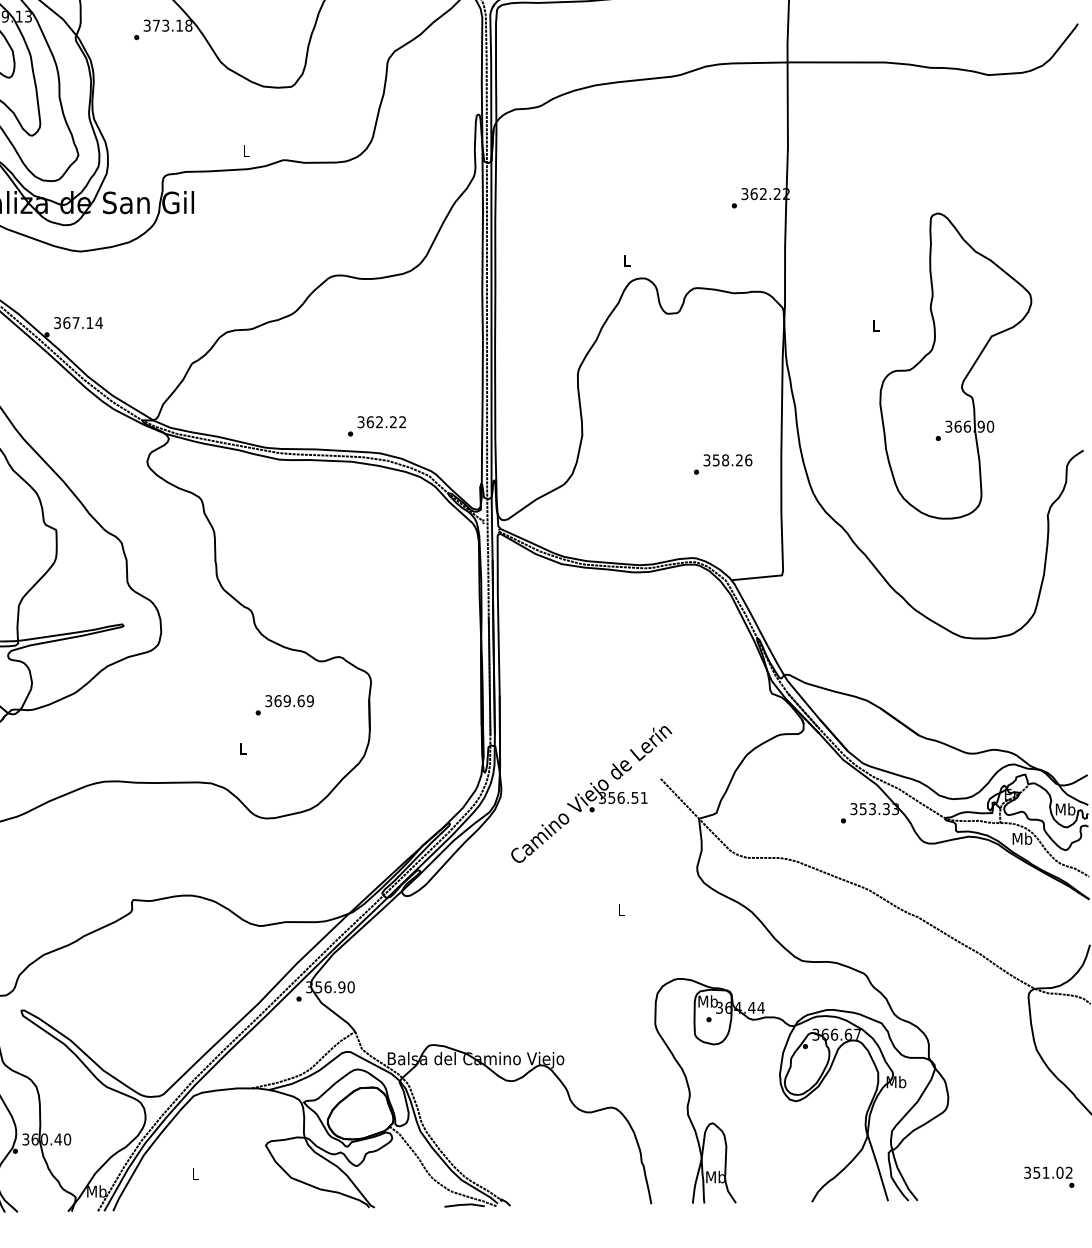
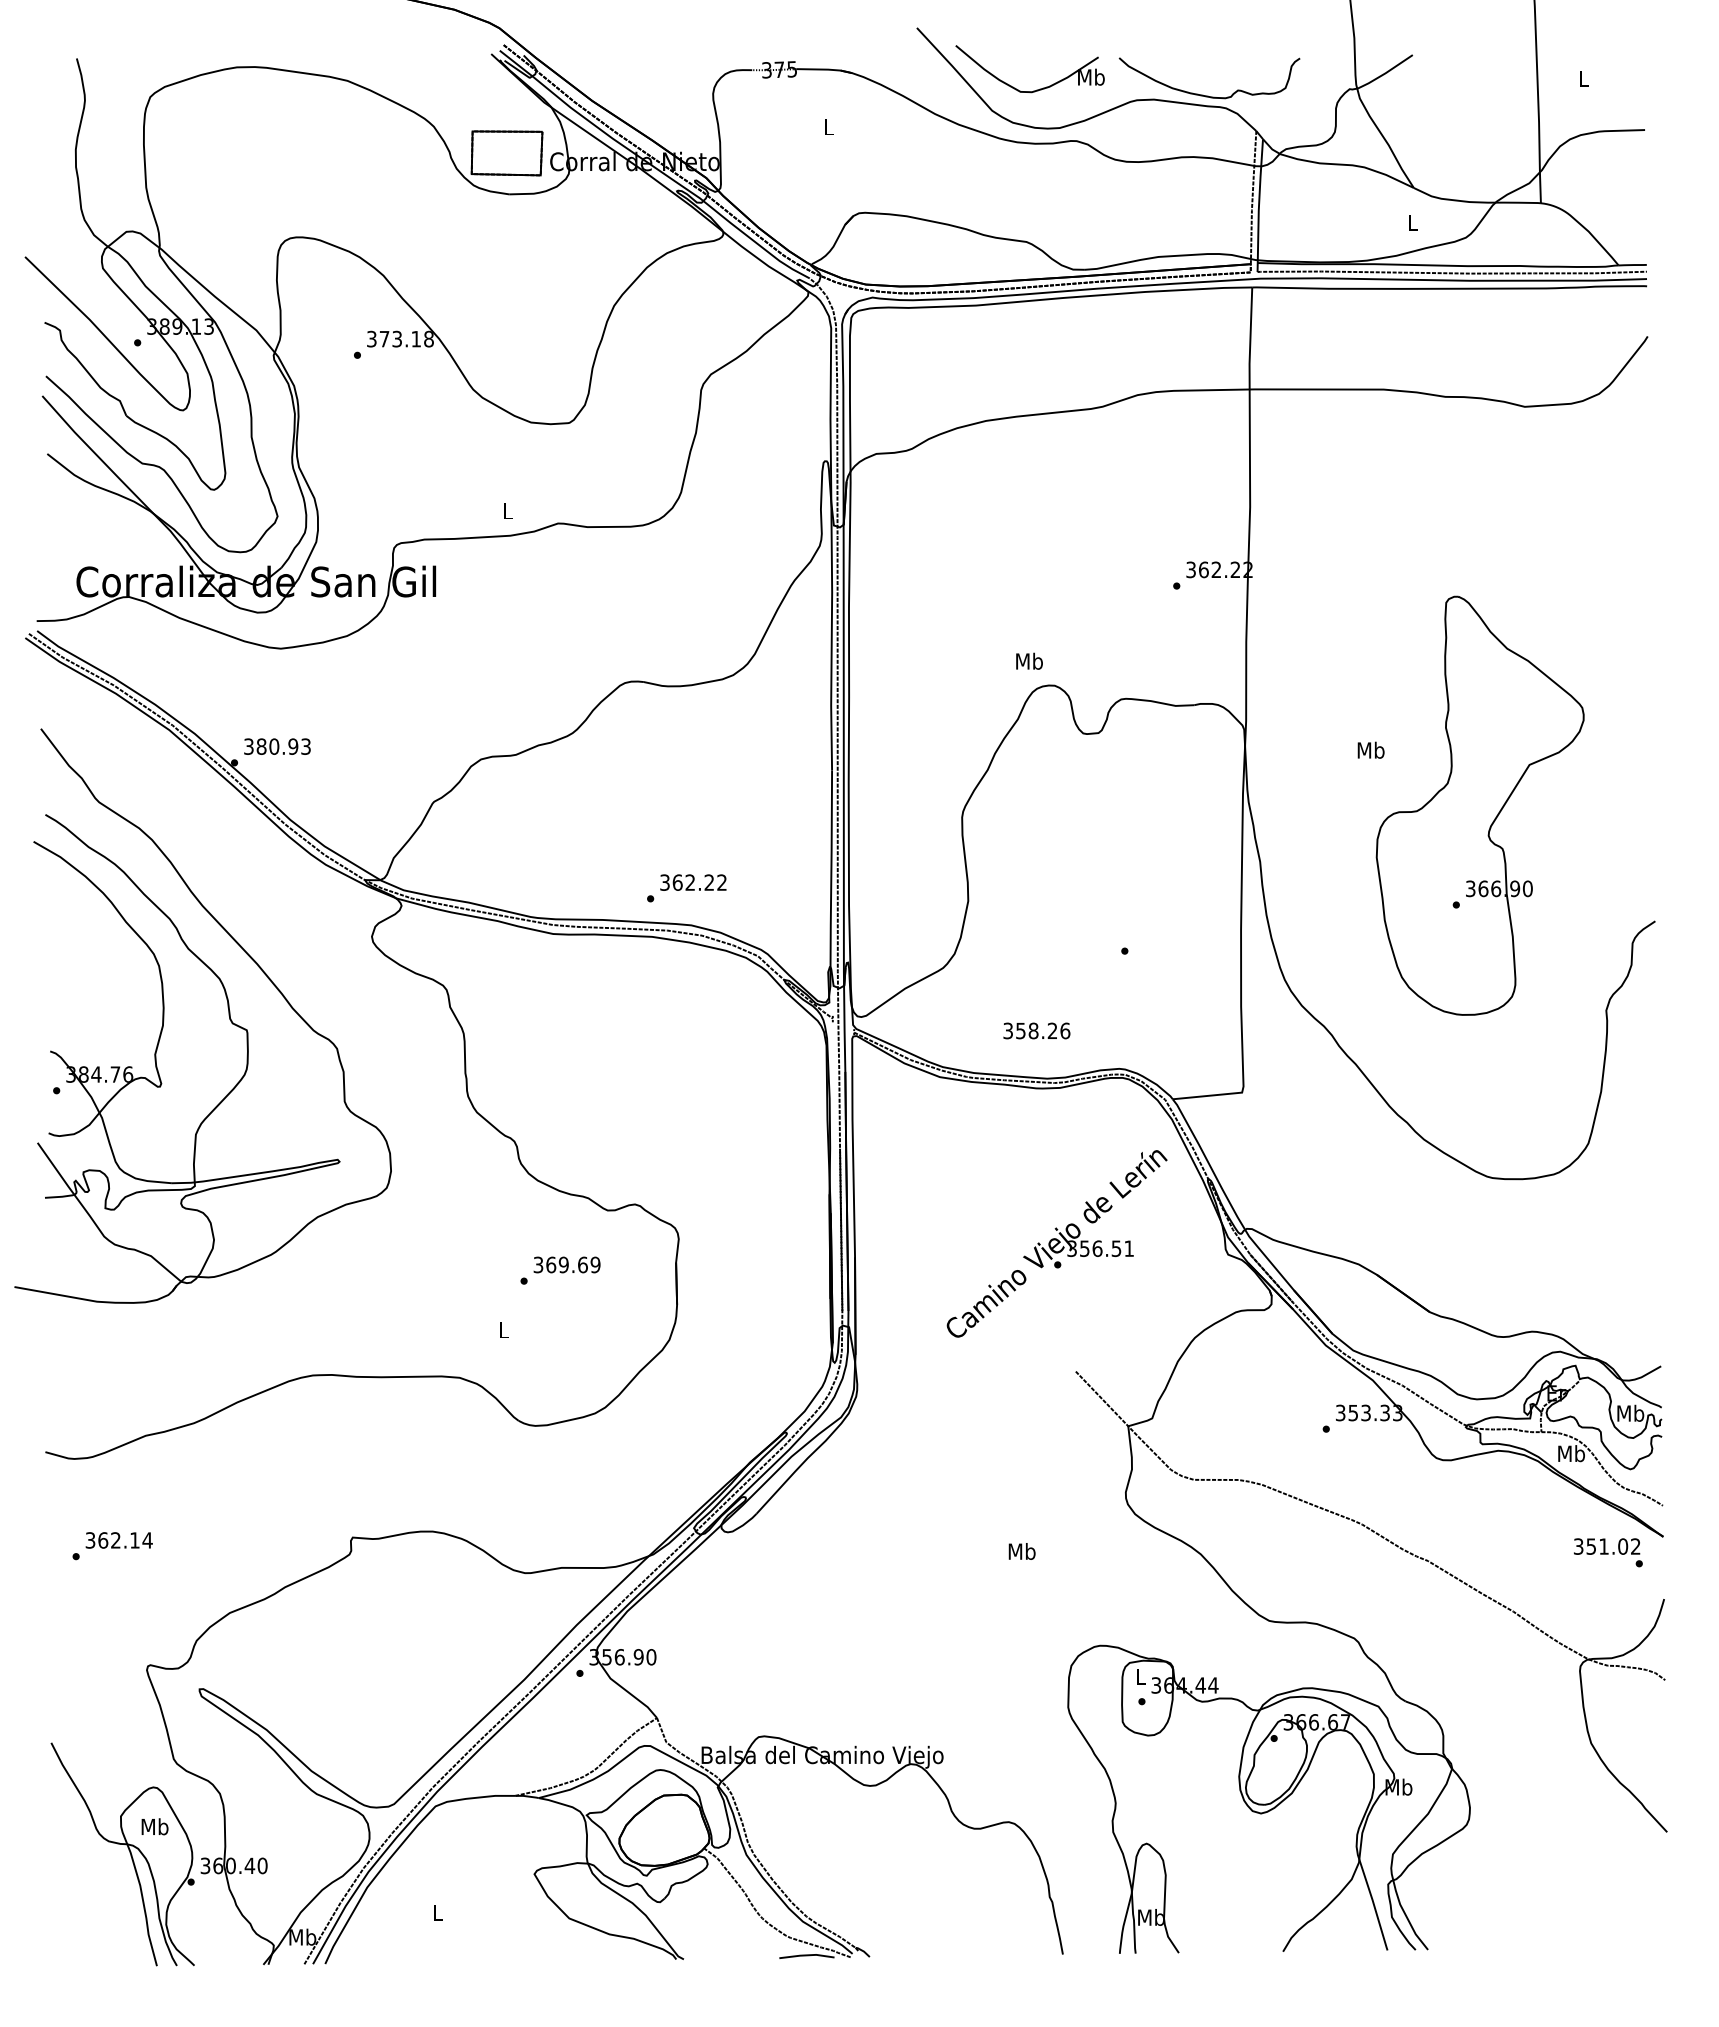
text: (626, 260) -> (1029, 660), L -> Mb
text: (82, 322) -> (283, 746), 367.14 -> 380.93
text: (875, 325) -> (1370, 749), L -> Mb
text: (727, 460) -> (1036, 1030), moved
text: (591, 794) -> (1056, 1243), moved
text: (621, 910) -> (1021, 1551), L -> Mb
text: (707, 1001) -> (1140, 1676), Mb -> L
text: (1049, 1177) -> (1608, 1552), moved

